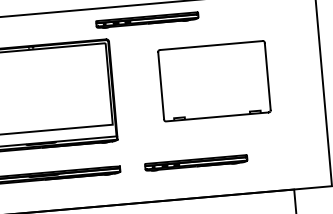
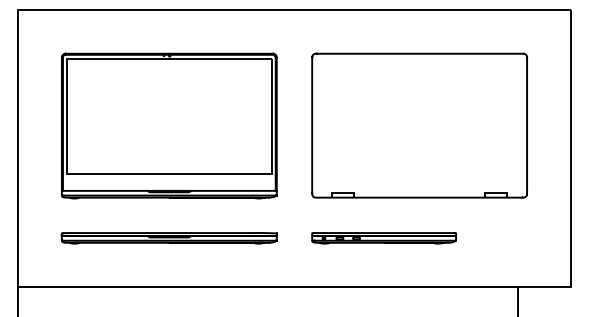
part: (146, 20) -> (332, 32), removed
part: (214, 81) -> (419, 125), size x1.43

